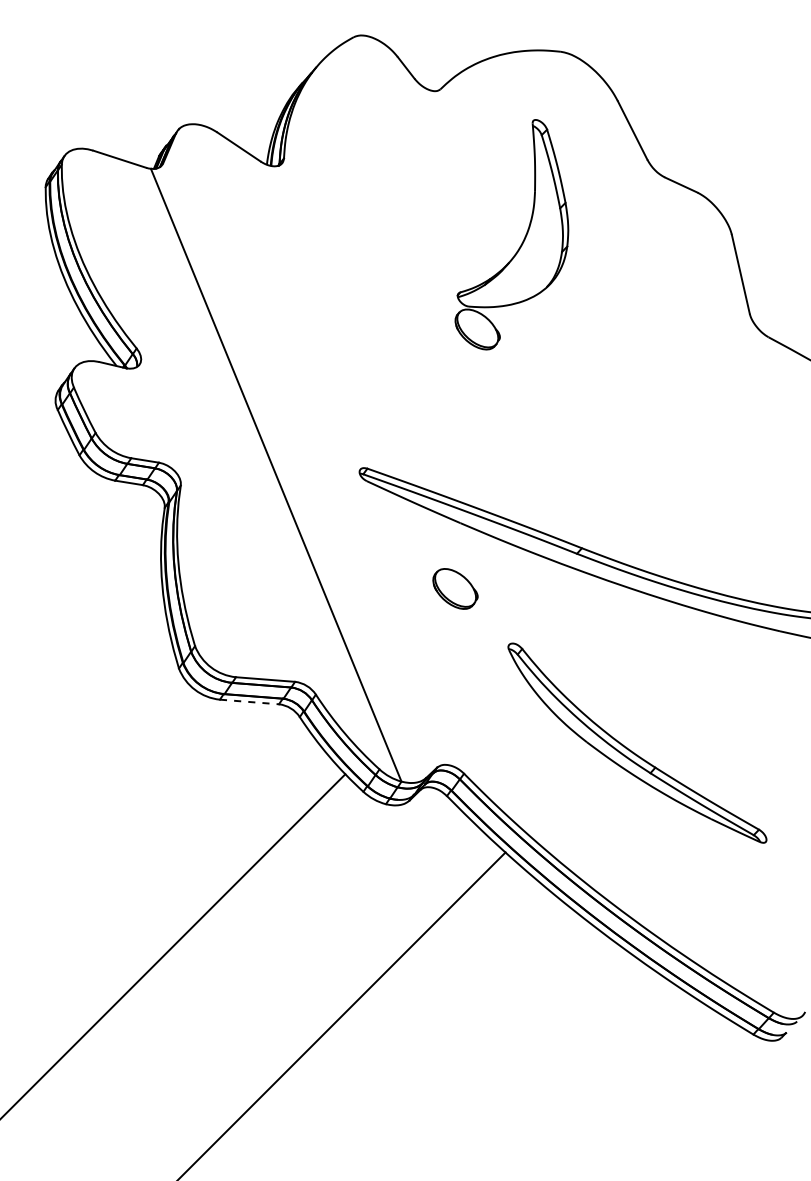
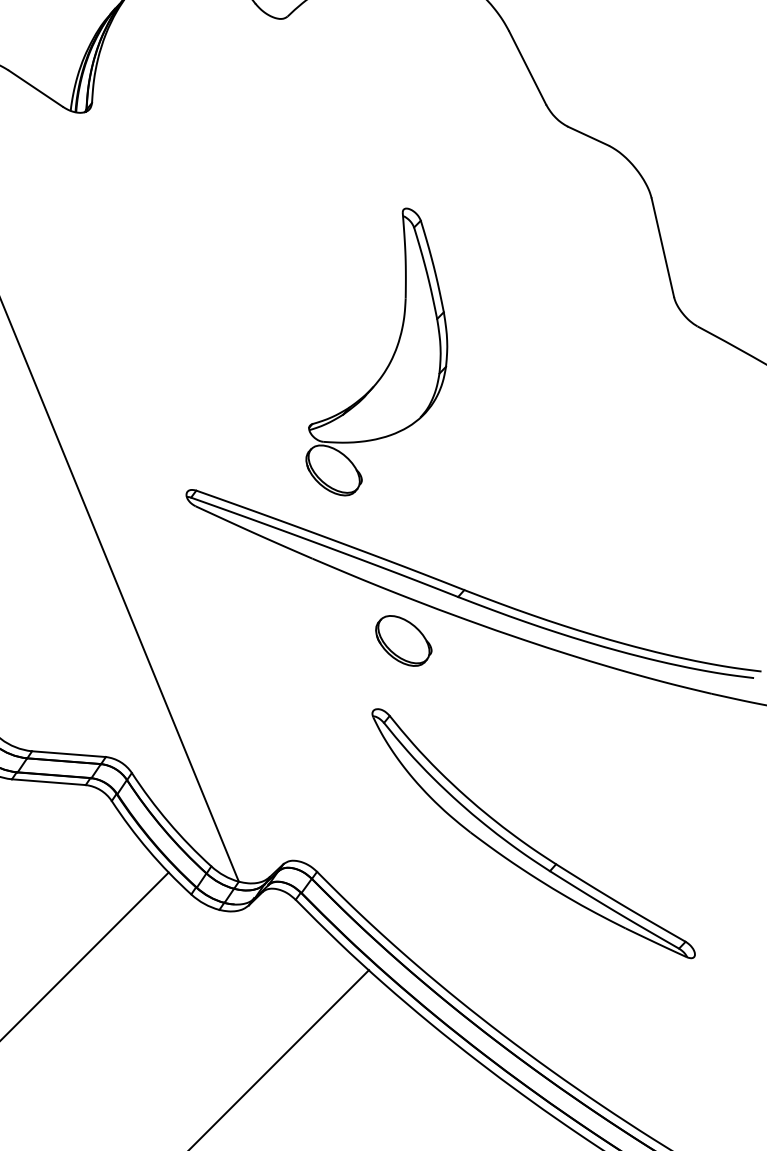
part: (523, 239) -> (391, 357), moved
part: (455, 588) -> (403, 640), moved
line: (249, 701) -> (48, 781), dashed -> solid

